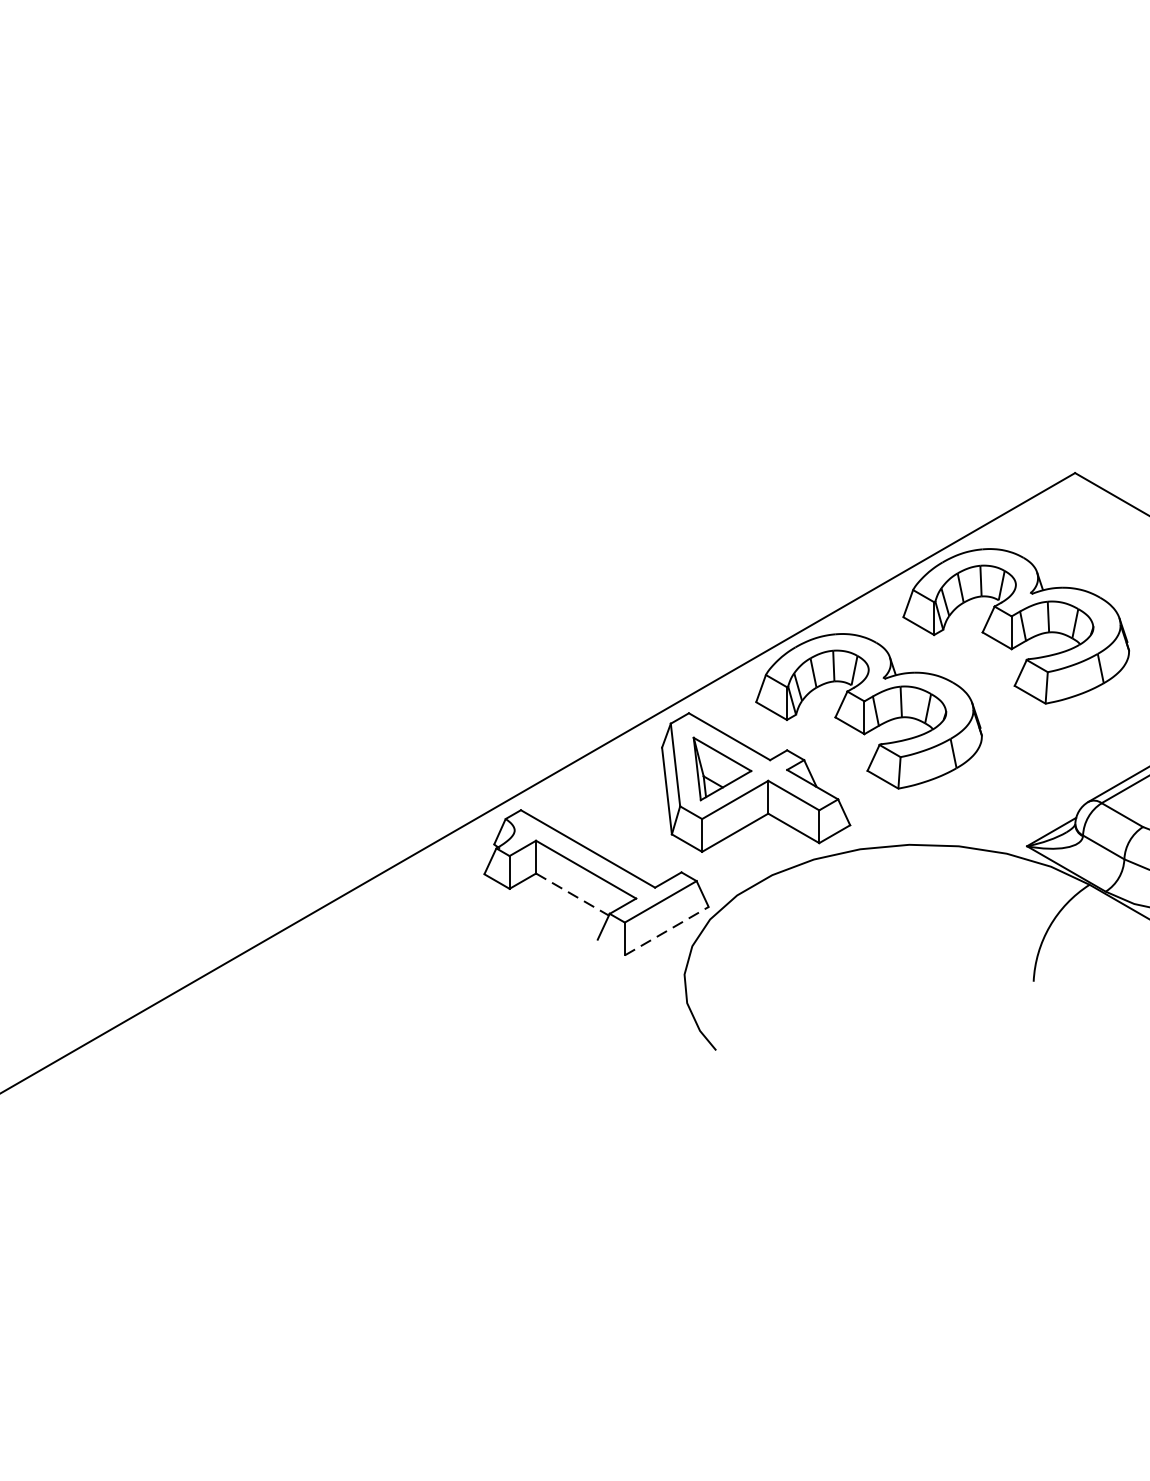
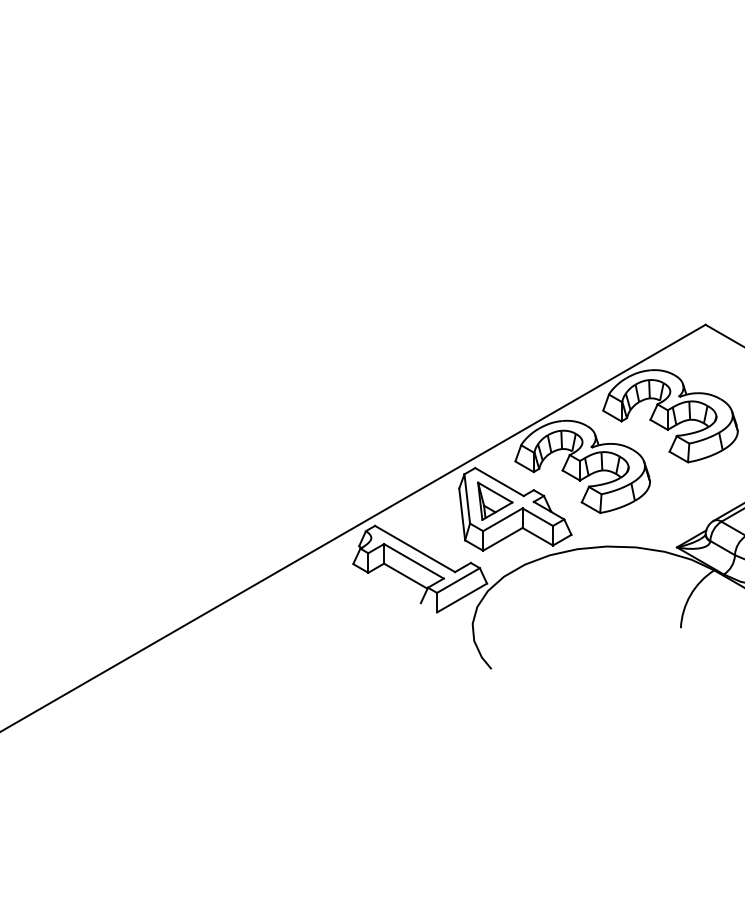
line: (573, 895) -> (406, 576), dashed -> solid
line: (667, 931) -> (462, 598), dashed -> solid

